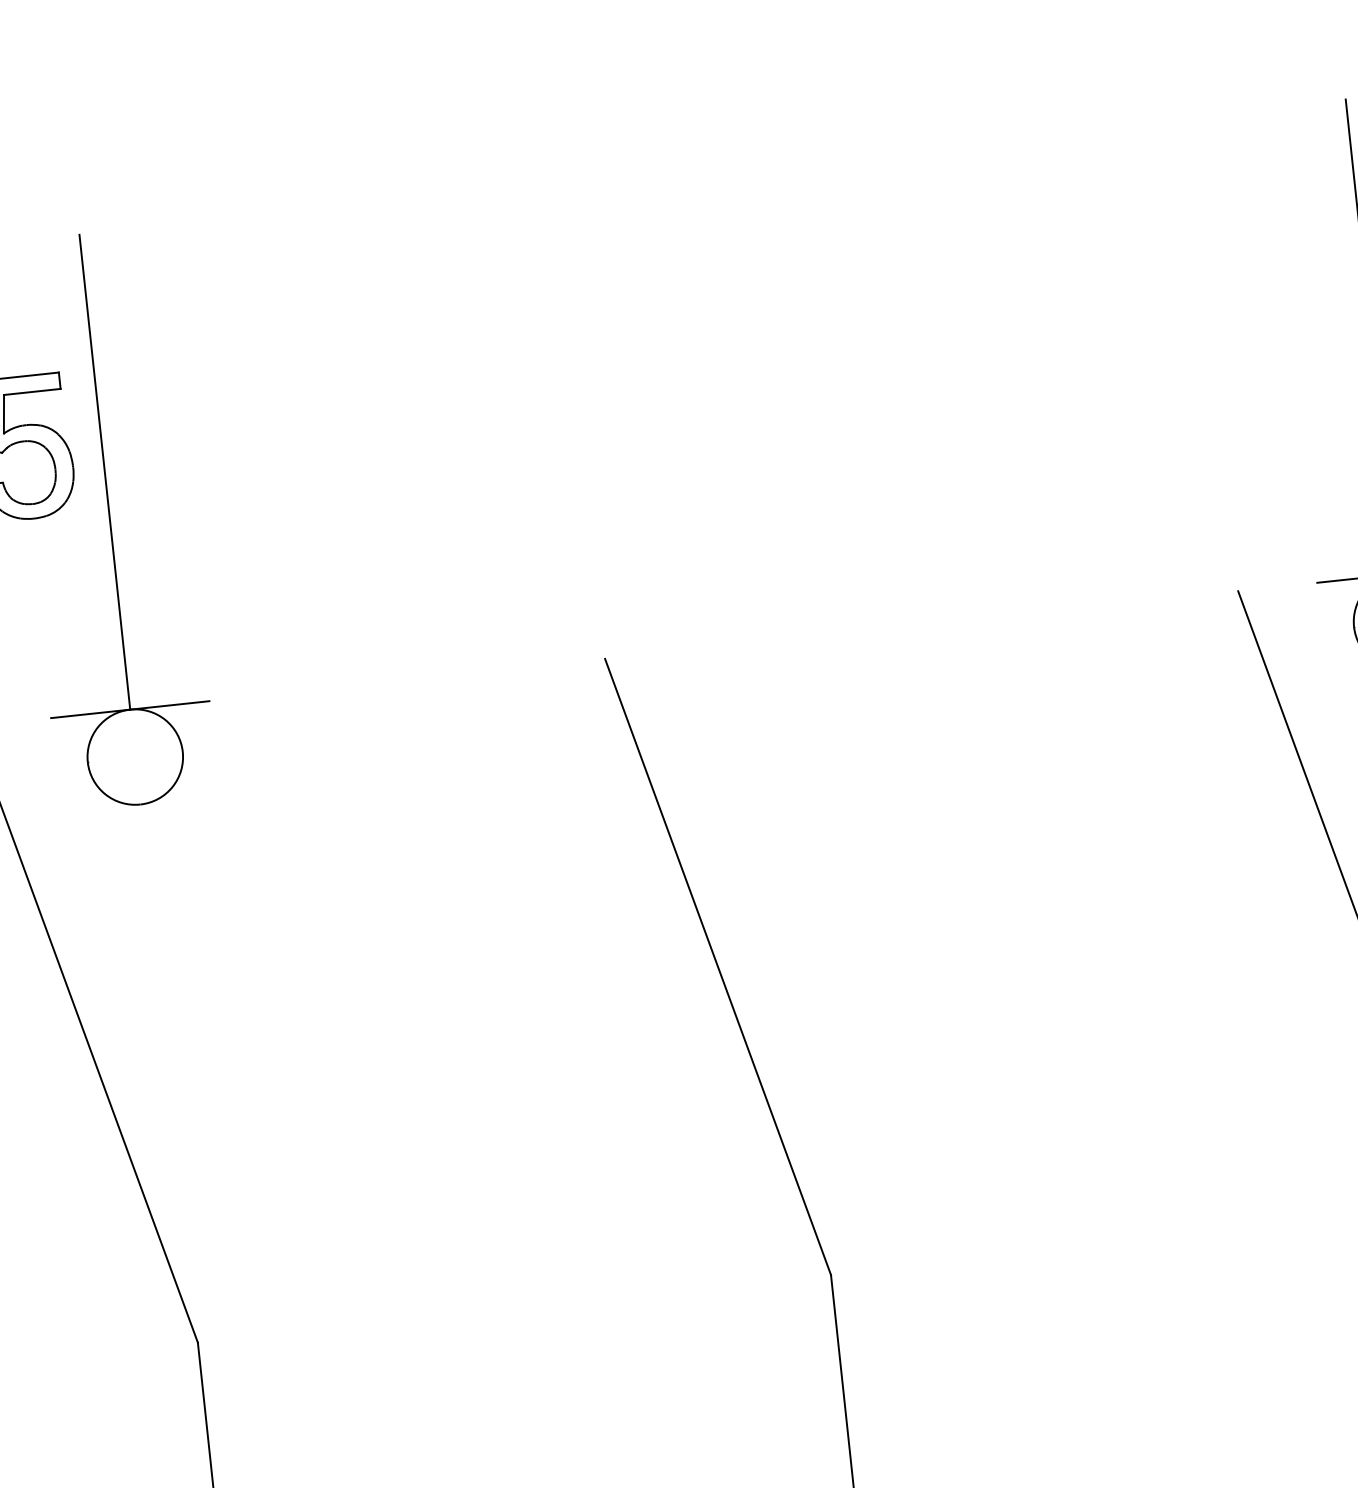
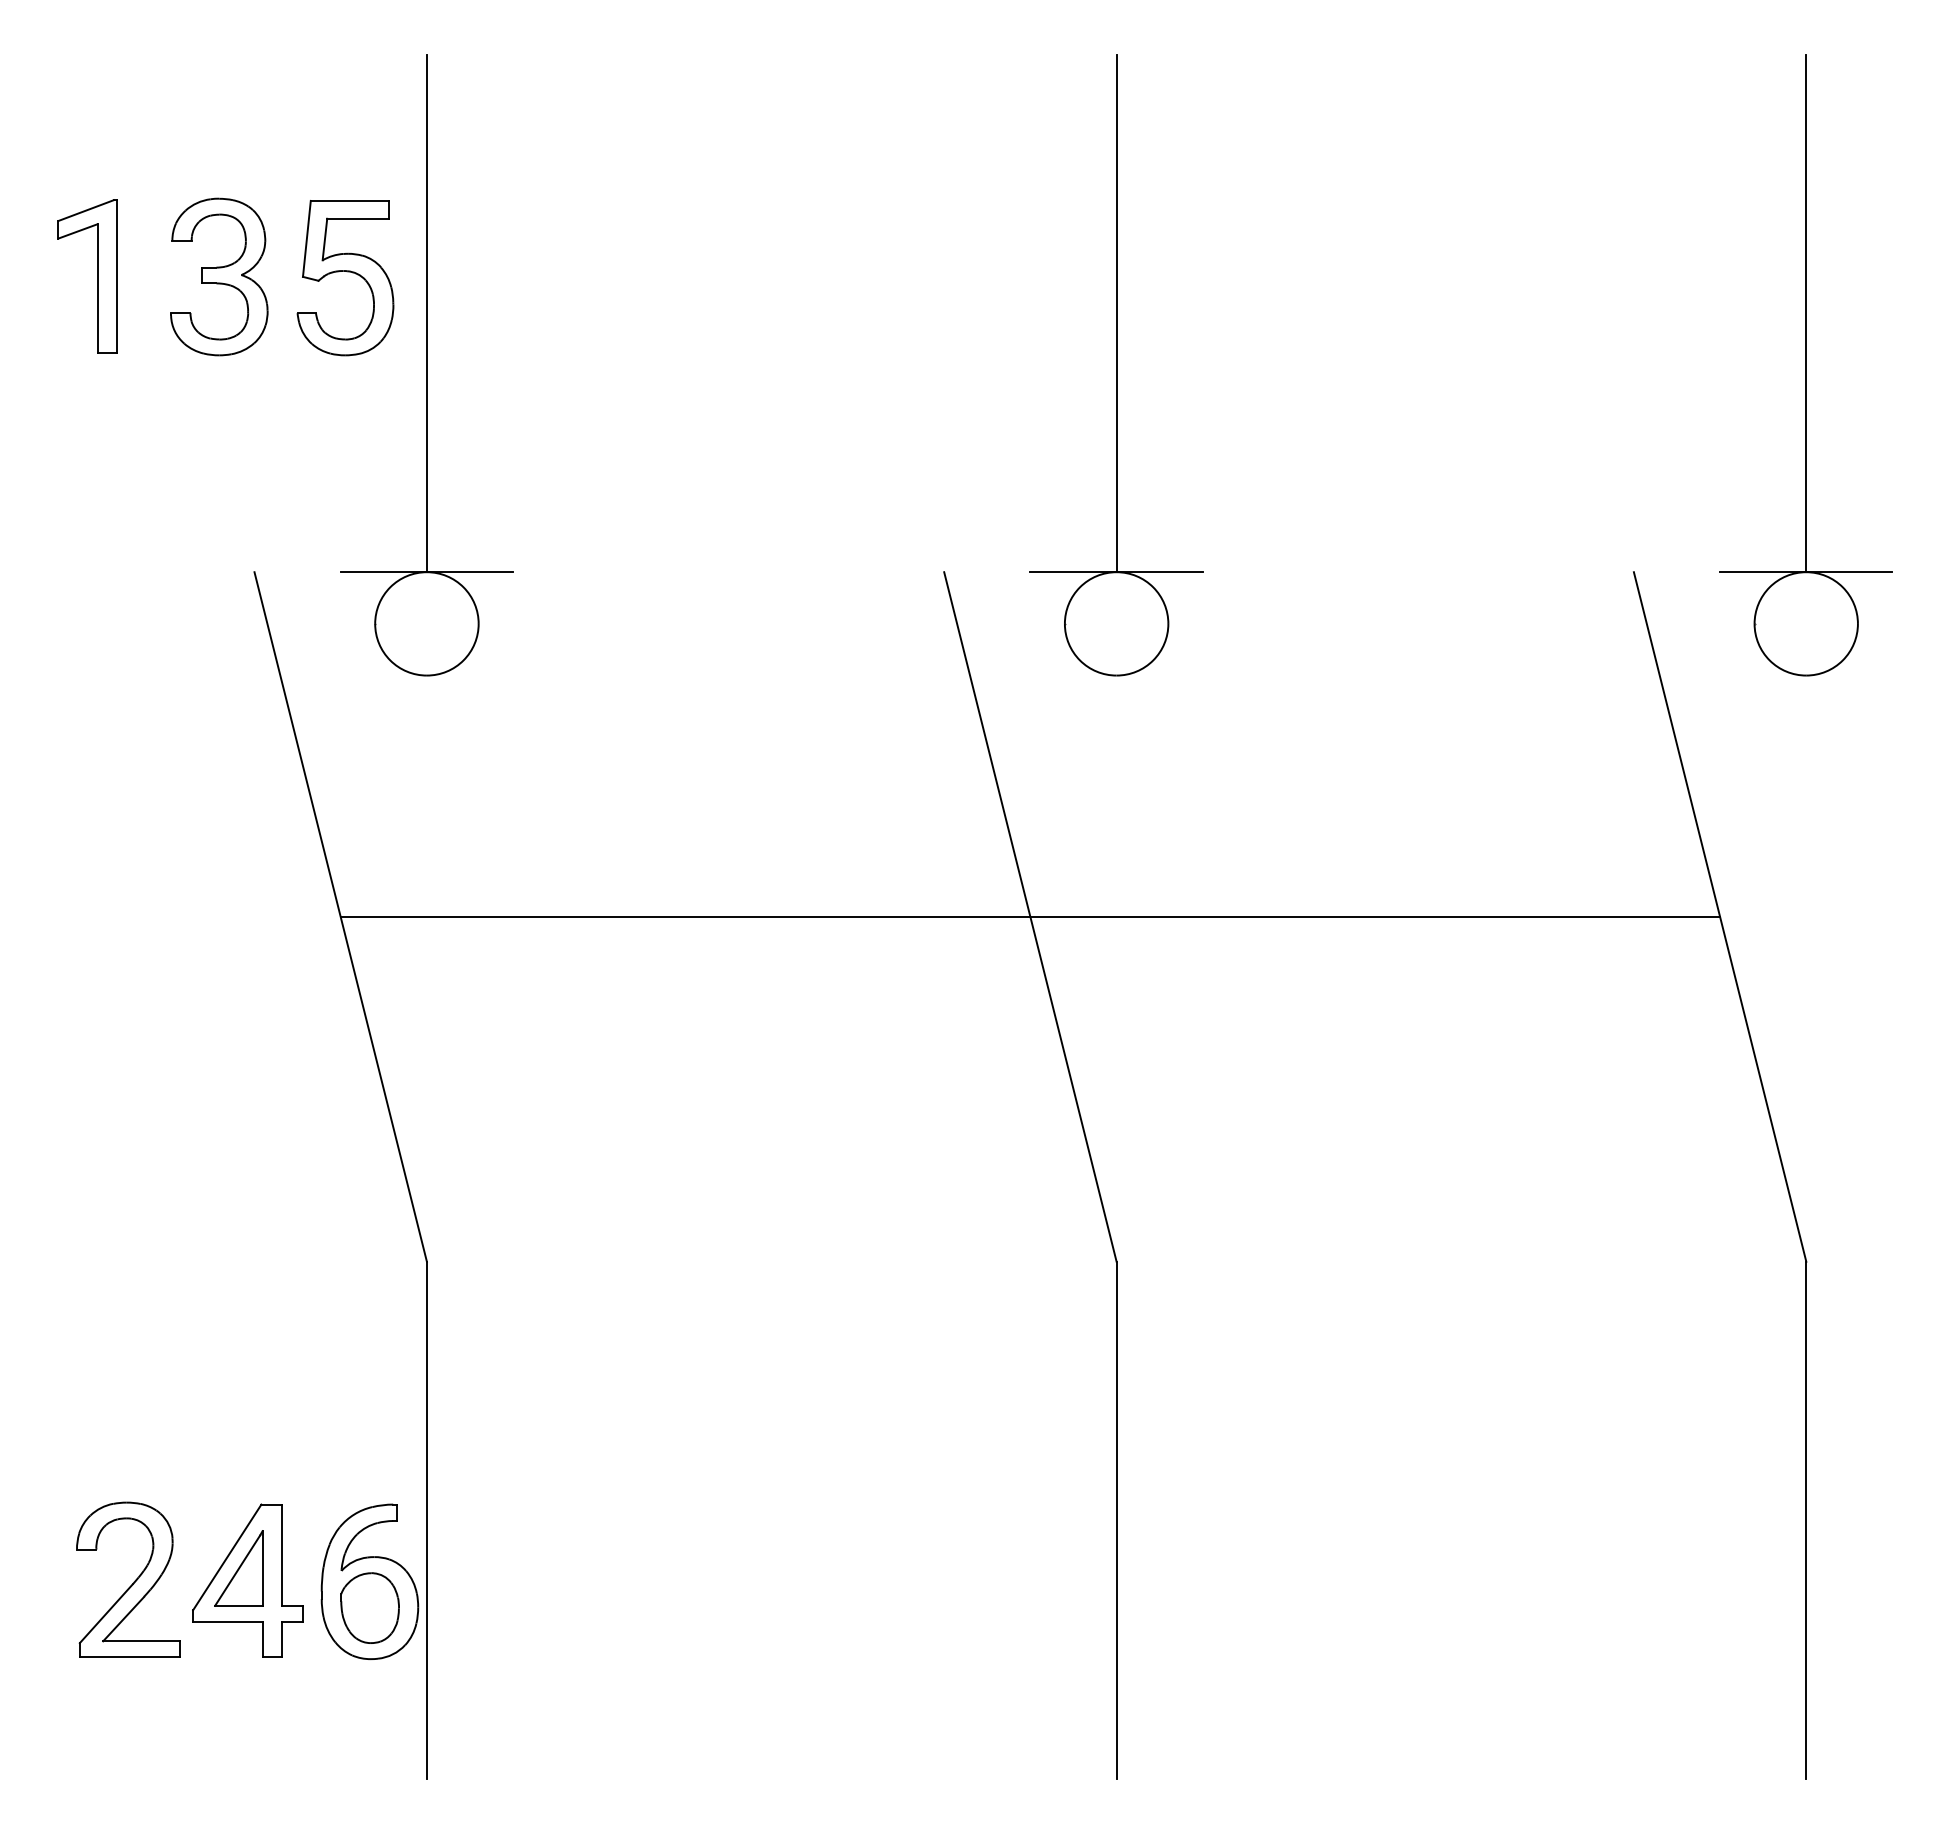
part: (742, 452) -> (1116, 365), added
line: (718, 966) -> (1030, 916), added

